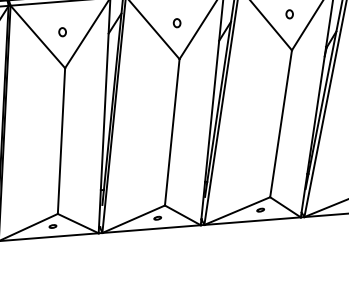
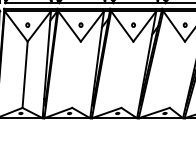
line: (279, 123) -> (176, 74), removed
line: (172, 131) -> (127, 74), removed
line: (61, 140) -> (76, 74), removed

